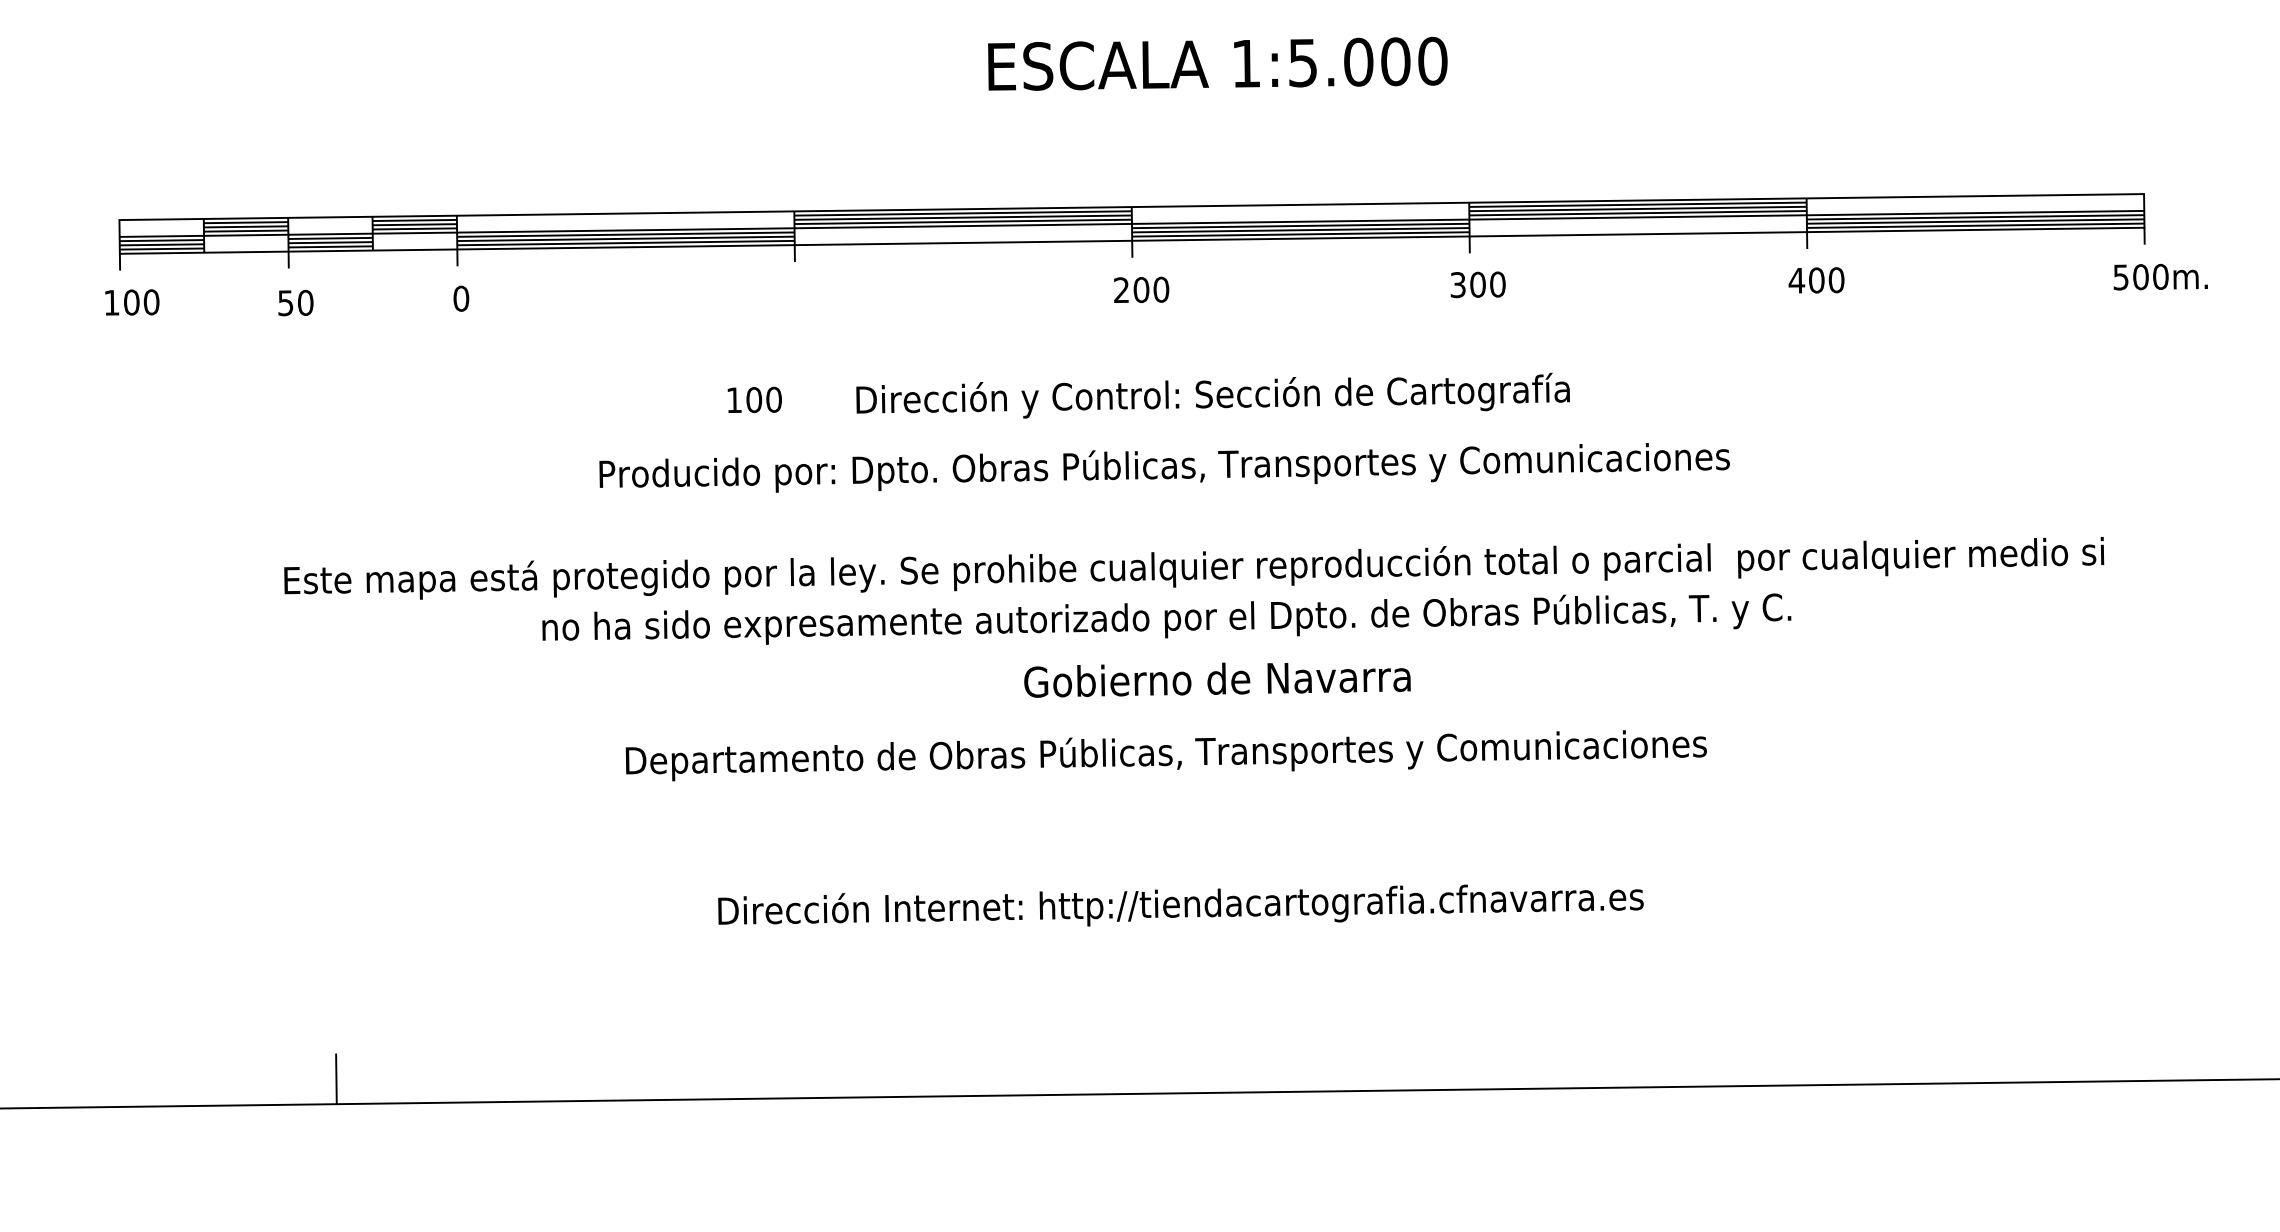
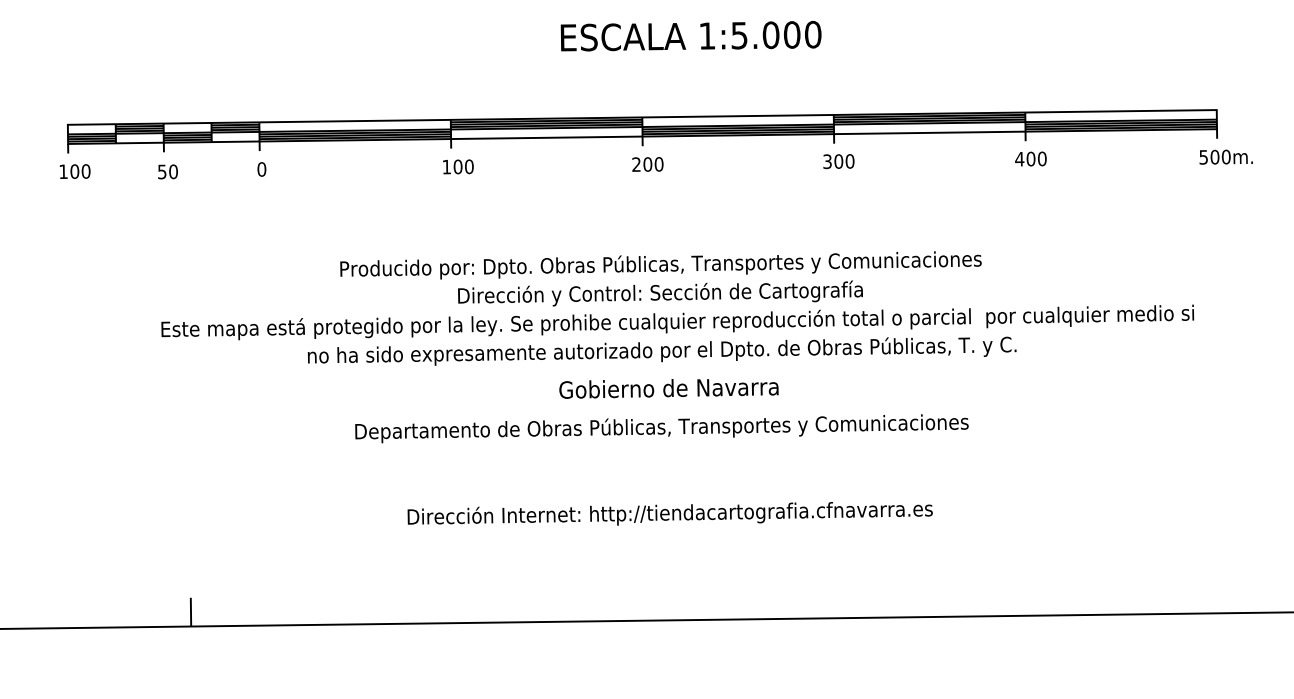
text: (1213, 395) -> (660, 293), moved
text: (754, 399) -> (458, 166), moved
text: (1216, 679) -> (668, 388), moved

